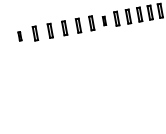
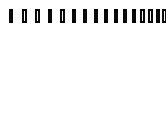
part: (103, 20) -> (84, 15), size x1.67
part: (19, 35) -> (10, 15), size x1.67

